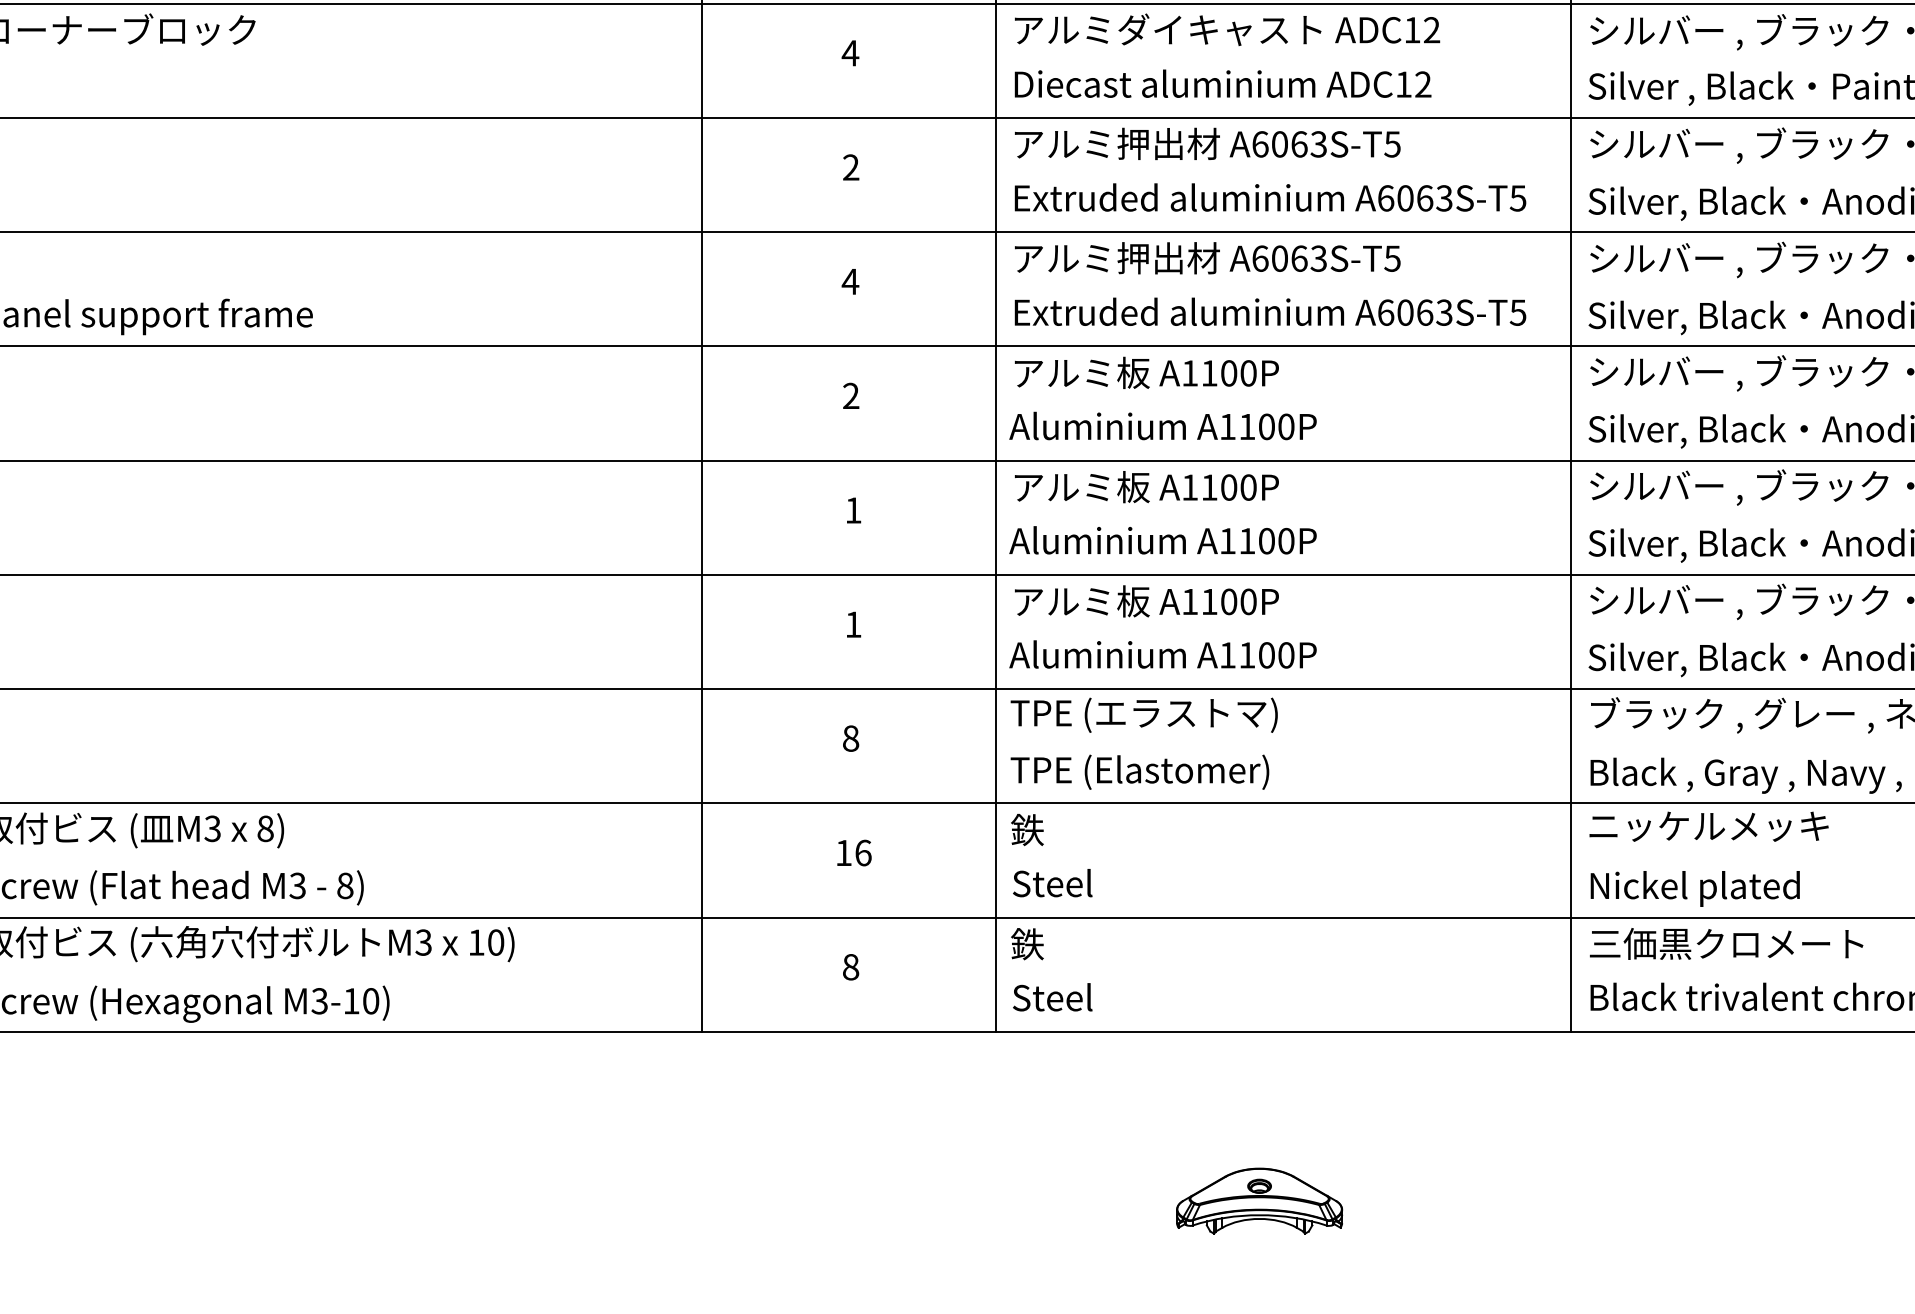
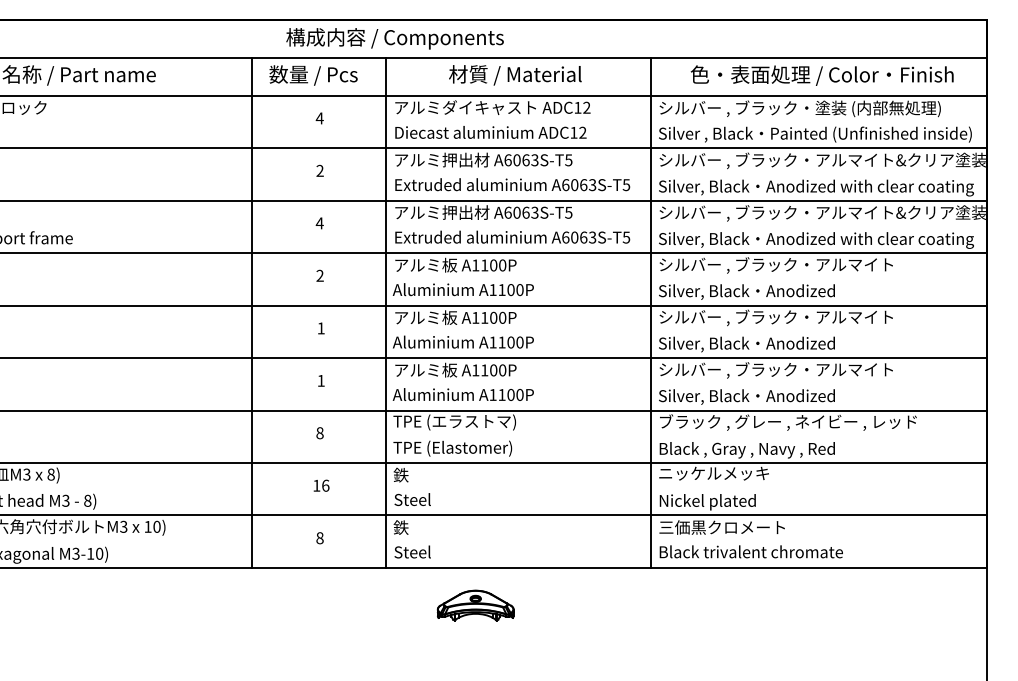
part: (1259, 1200) -> (475, 605), moved

